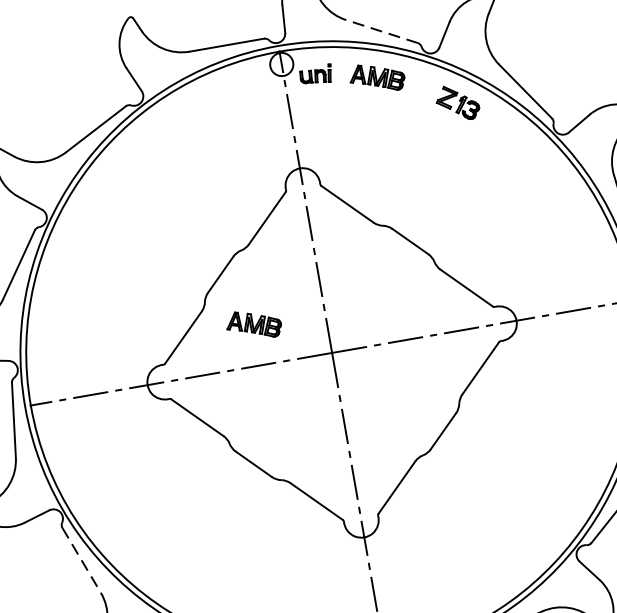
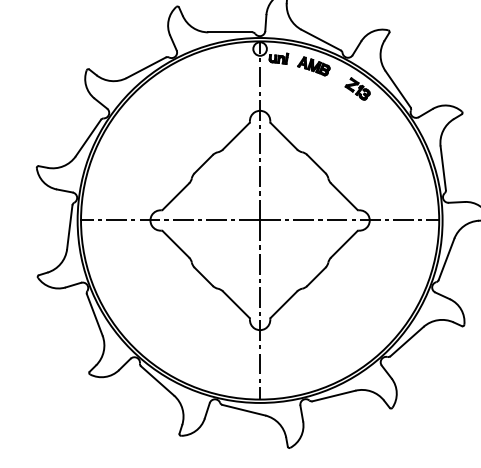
line: (380, 30) -> (320, 39), dashed -> solid
part: (253, 325) -> (217, 196), removed
line: (81, 561) -> (94, 315), dashed -> solid

